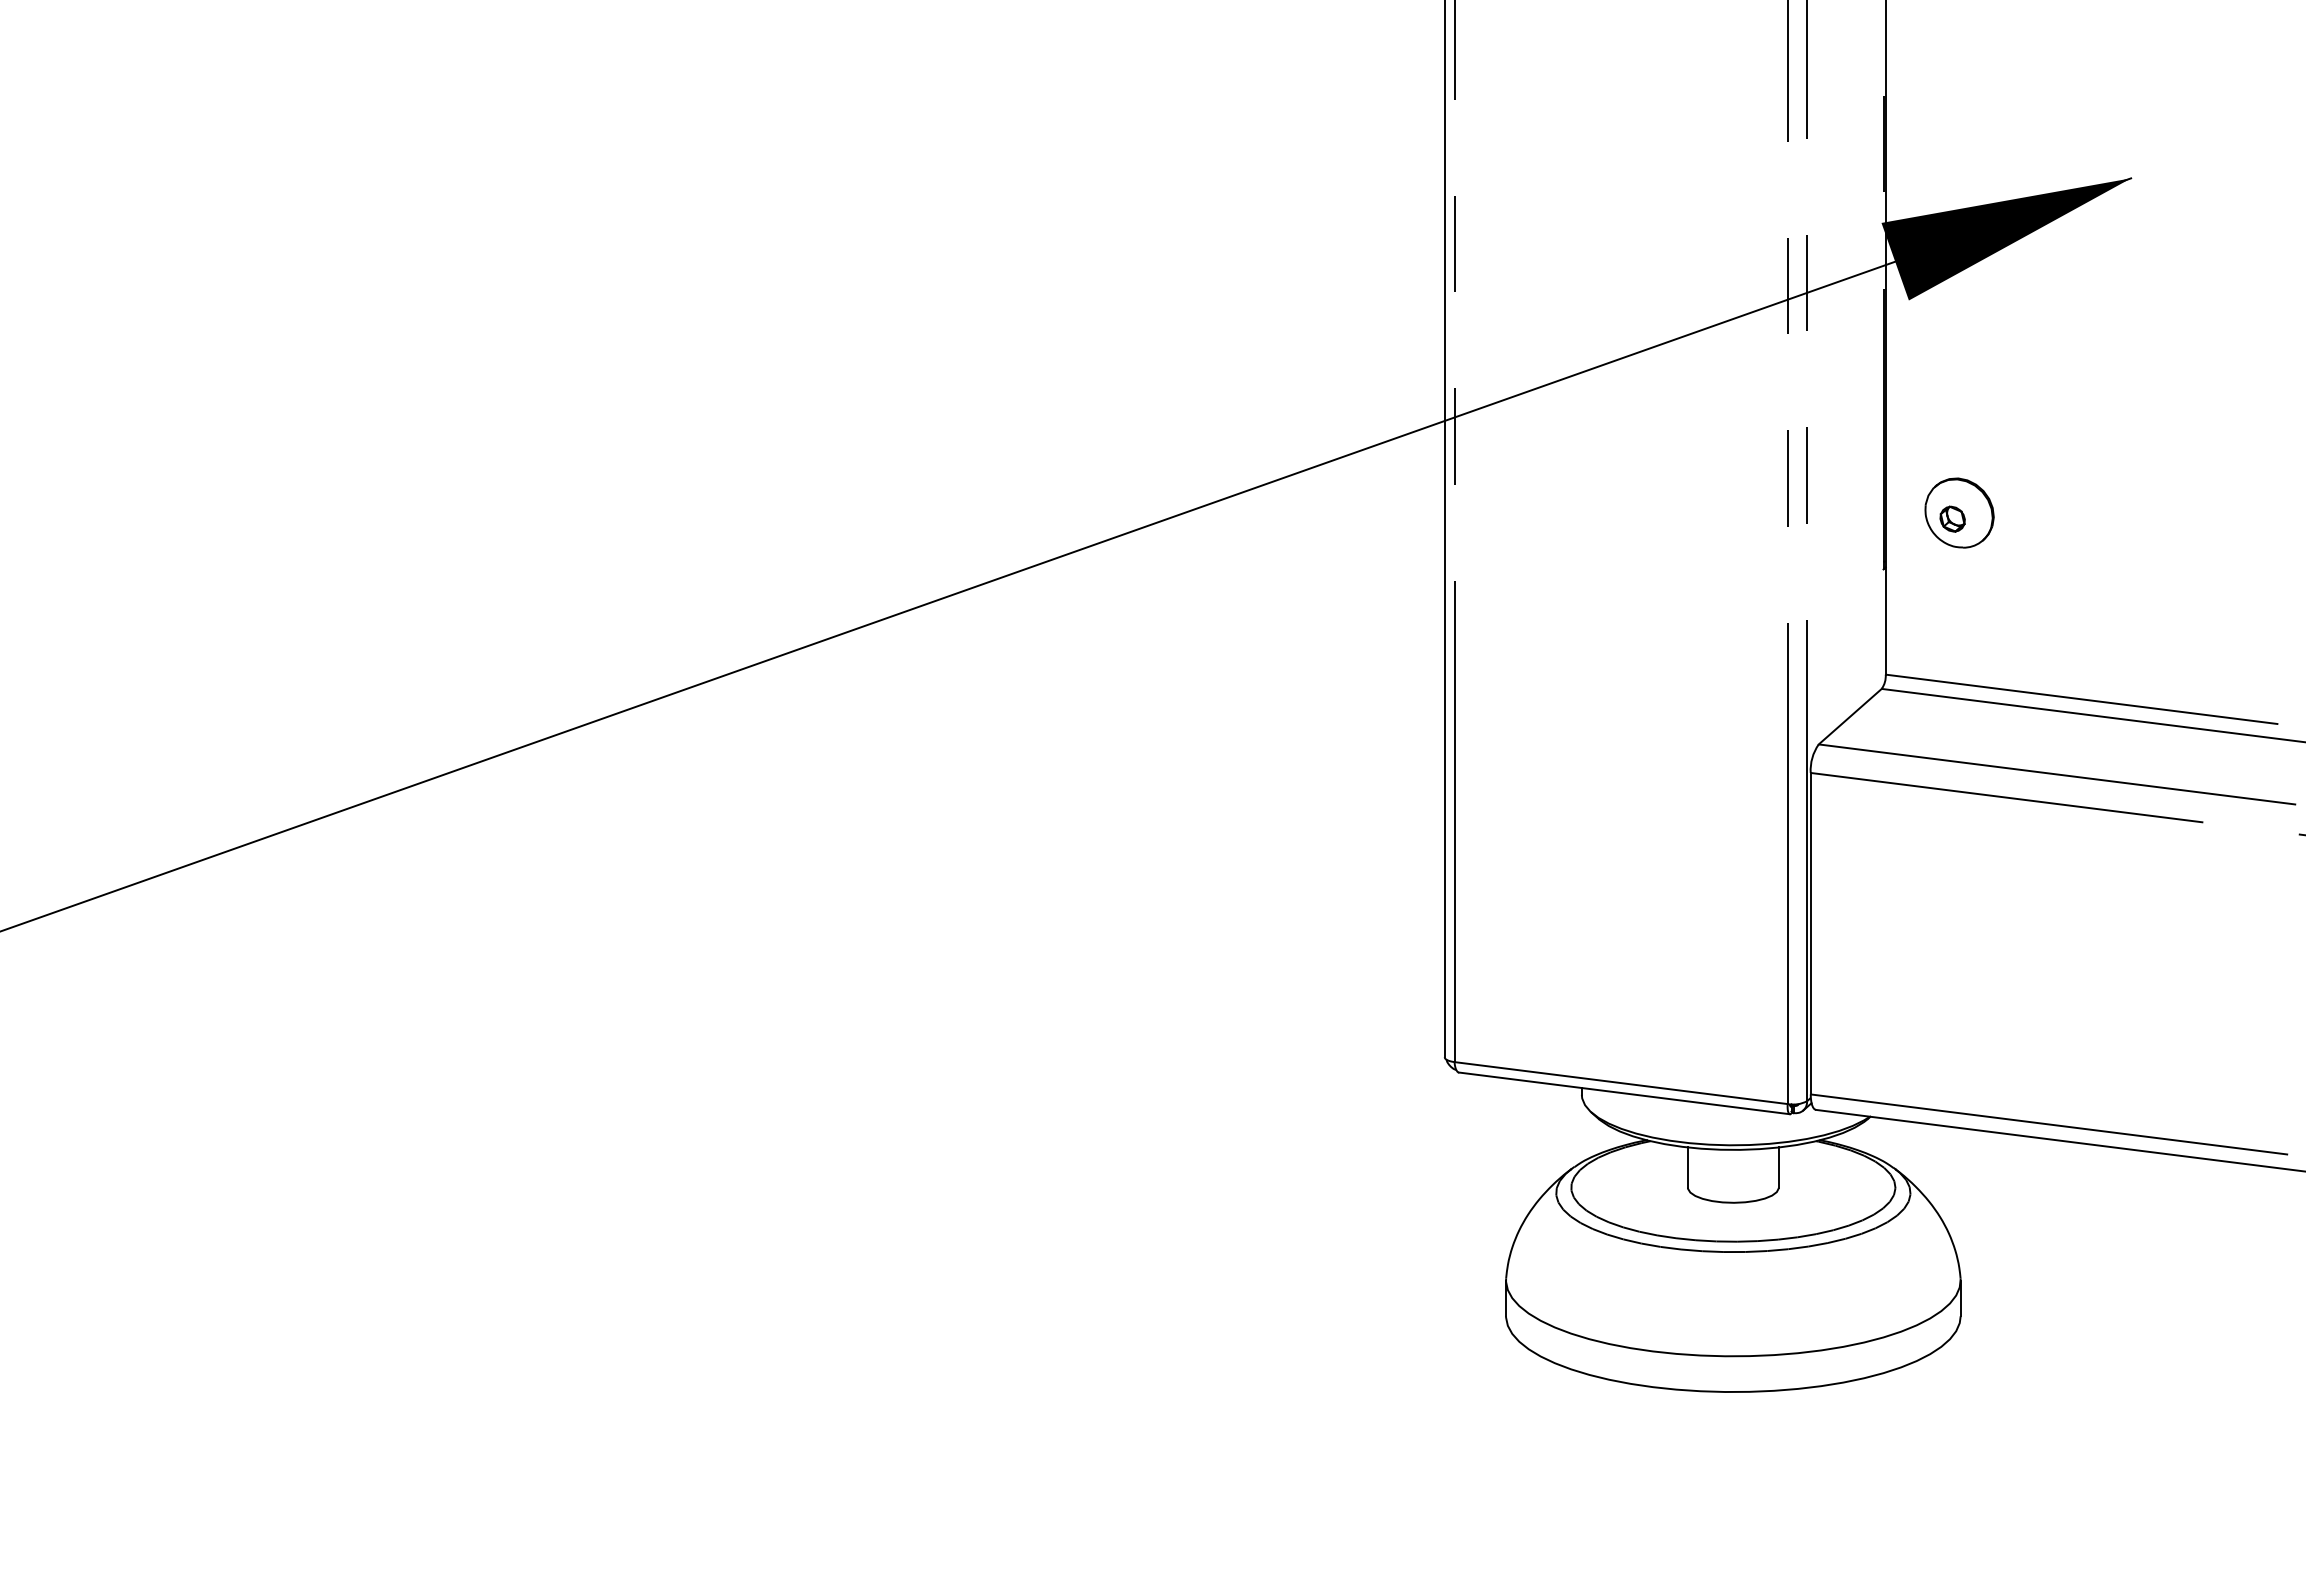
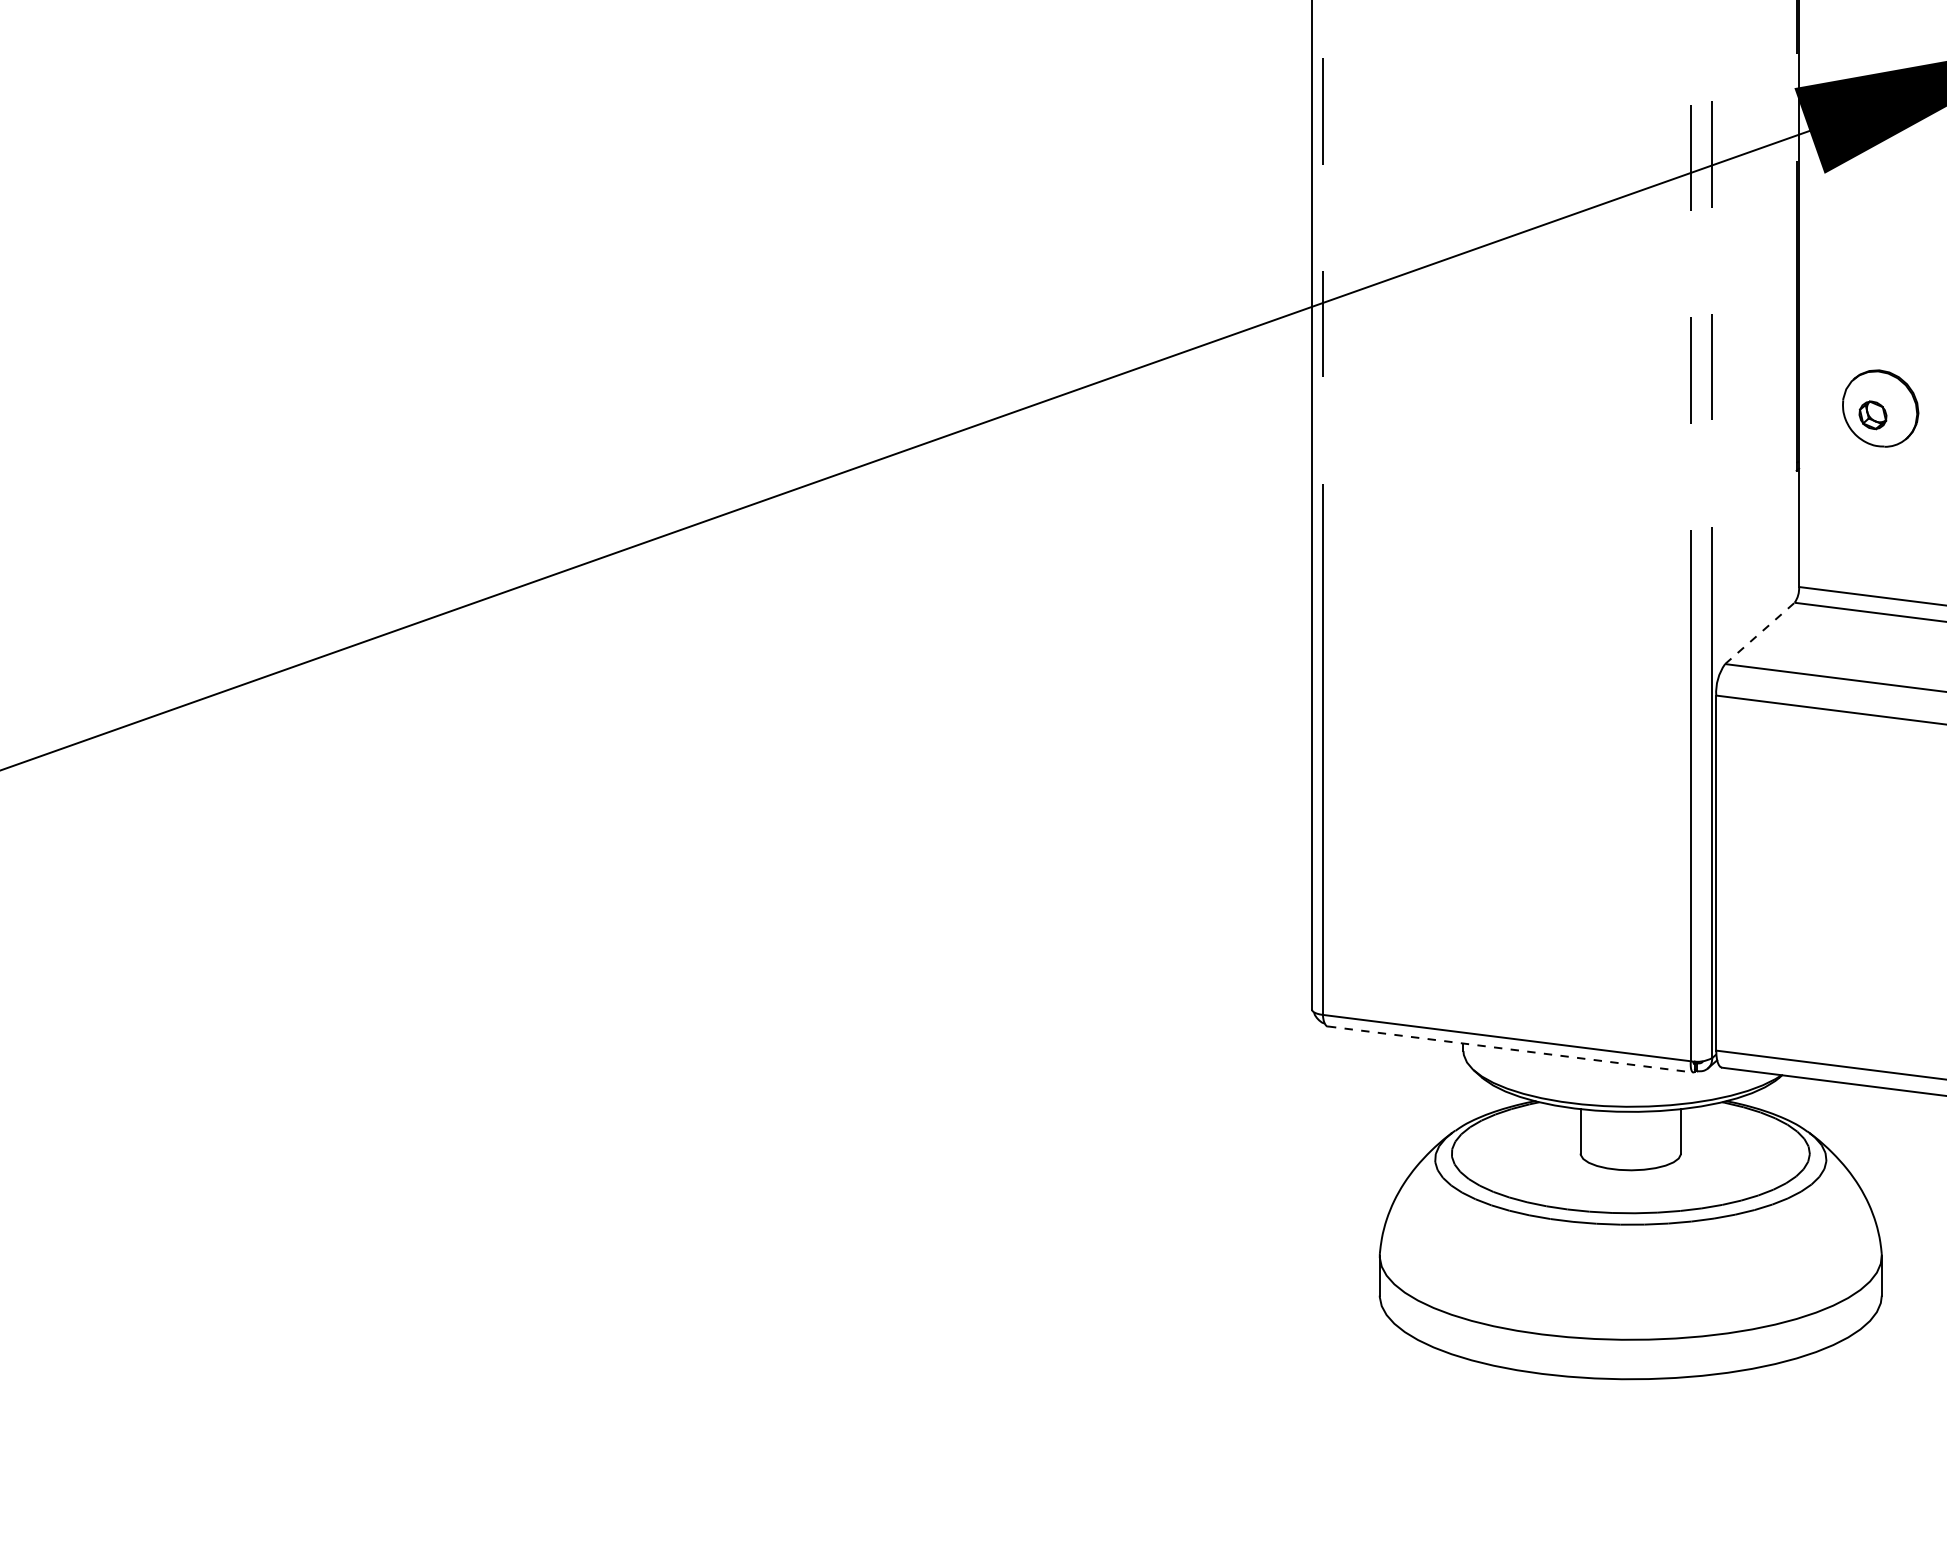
line: (1850, 716) -> (1760, 633), solid -> dashed
line: (1624, 1093) -> (1510, 1049), solid -> dashed

